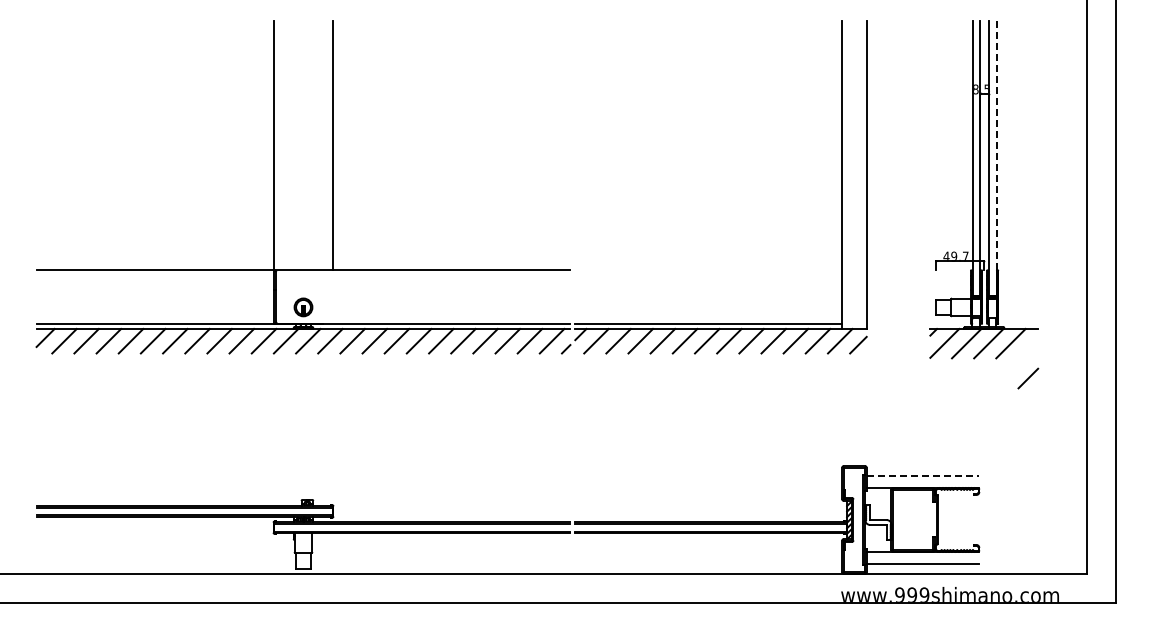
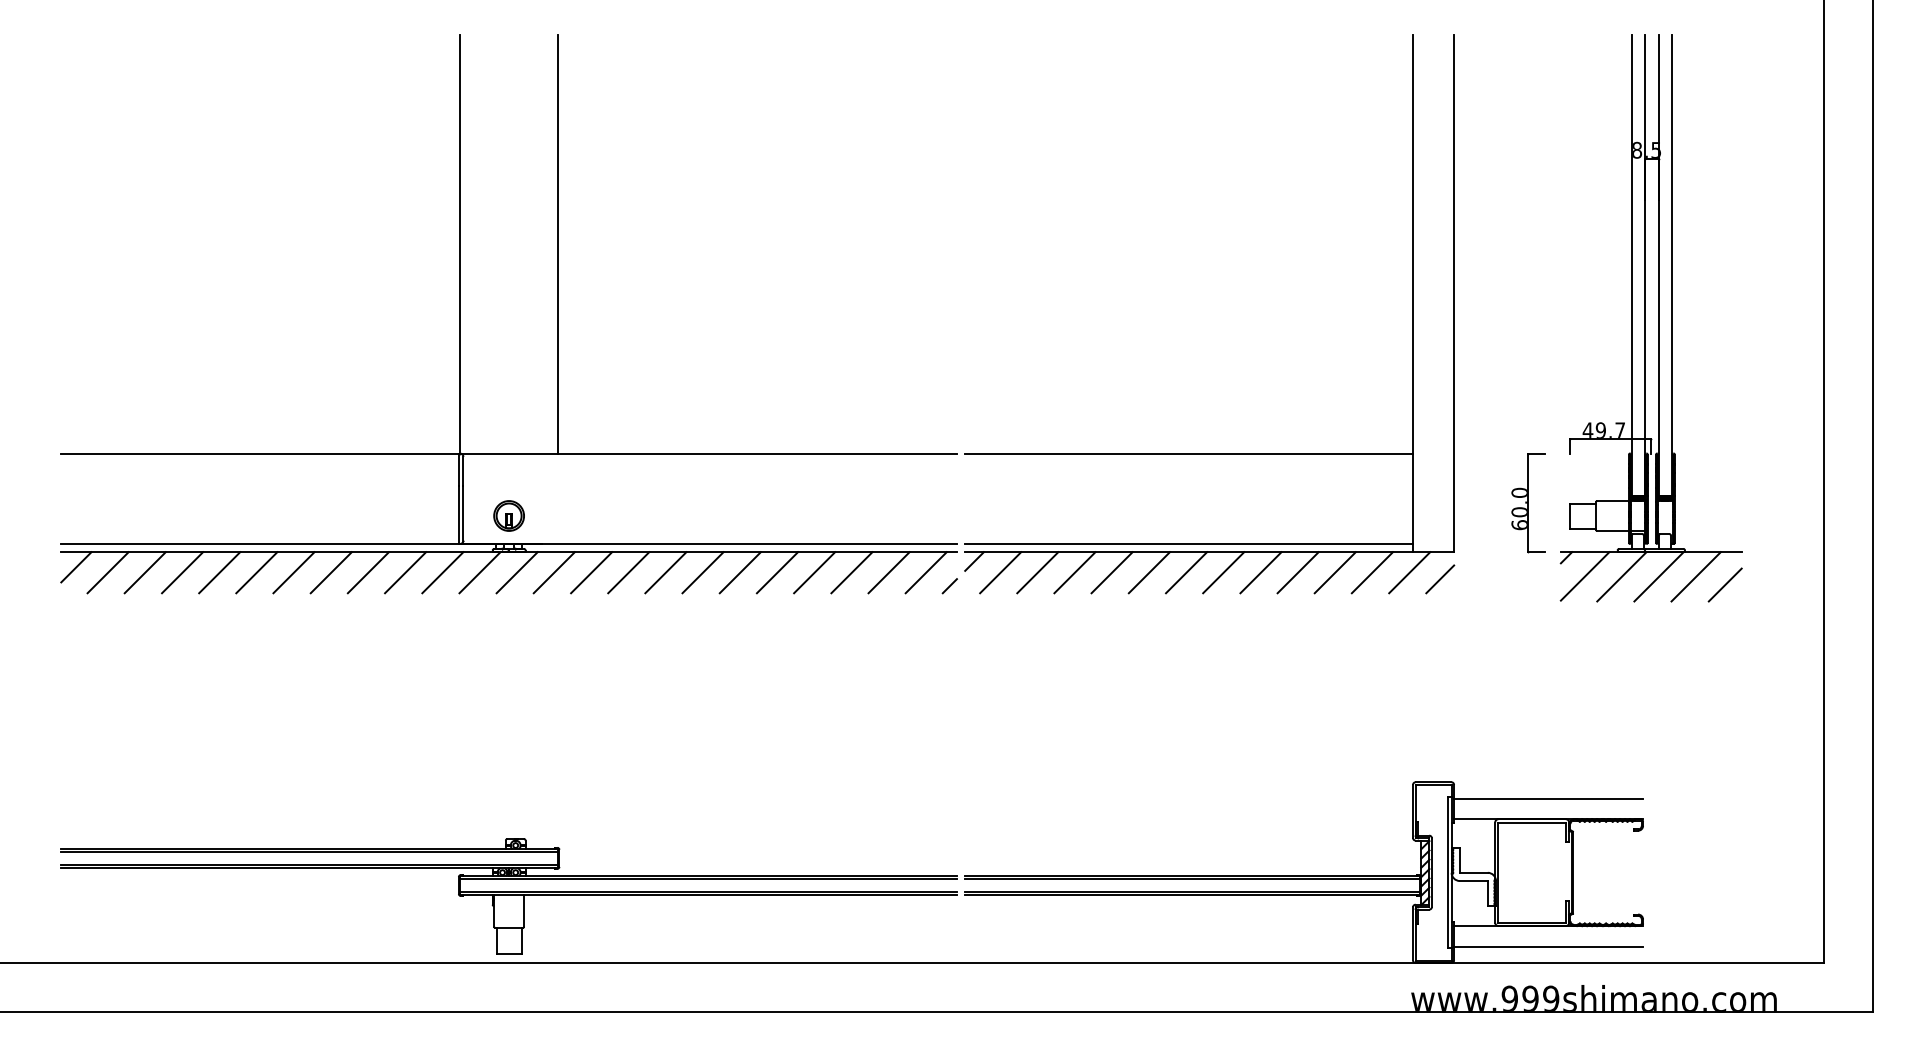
line: (996, 157) -> (1671, 264), dashed -> solid
line: (708, 270) -> (1188, 454), added
part: (910, 299) -> (1527, 502), added
line: (1028, 378) -> (1725, 584), moved
line: (923, 475) -> (1549, 798), dashed -> solid

